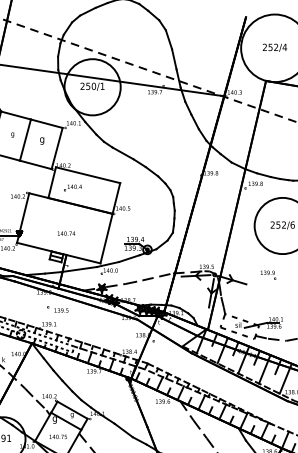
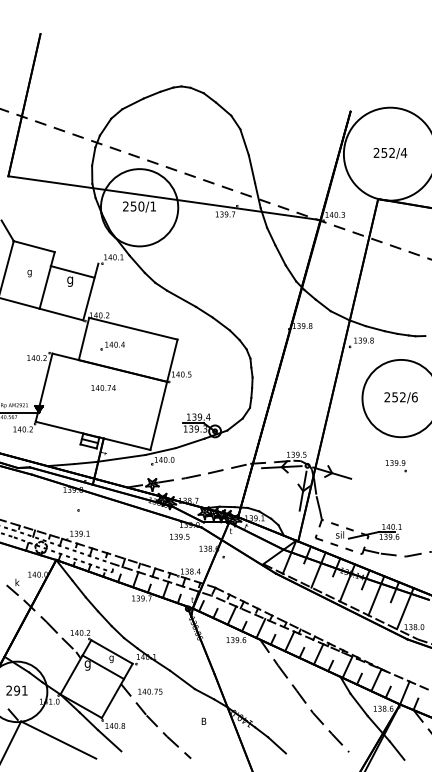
line: (46, 123) -> (72, 271), moved
text: (66, 233) -> (103, 387), moved
part: (267, 275) -> (395, 466), moved
text: (61, 310) -> (179, 536), moved
text: (58, 436) -> (150, 691), moved

